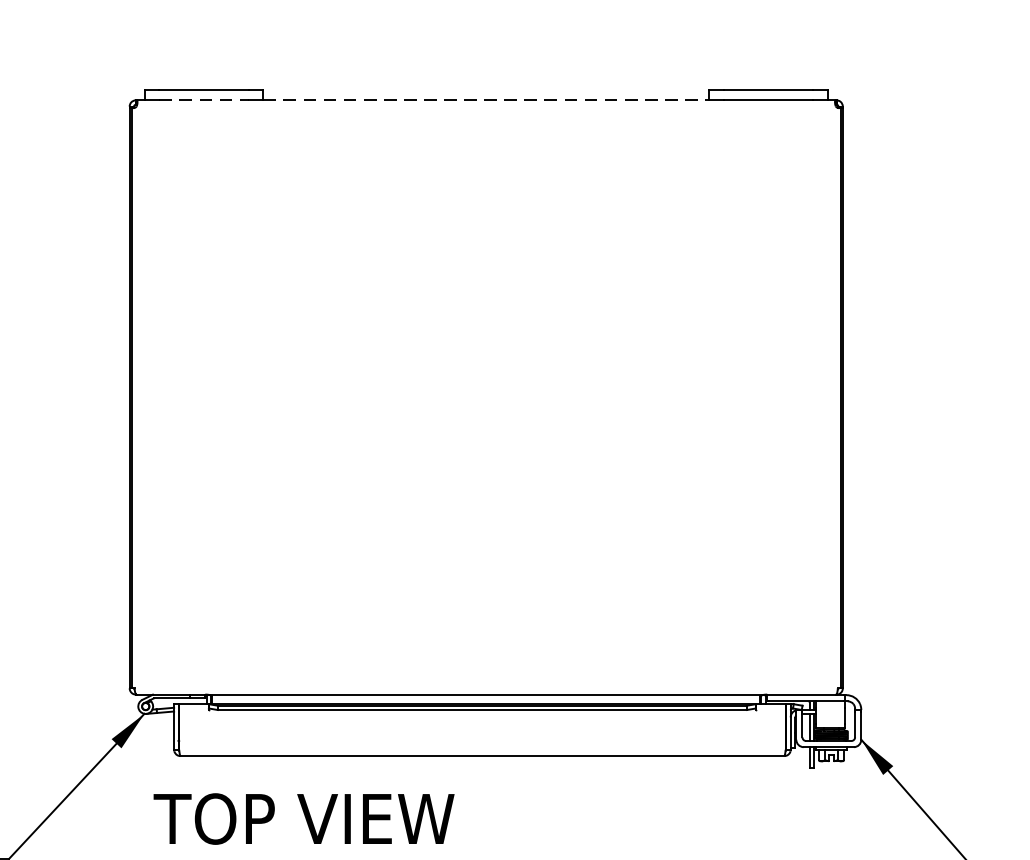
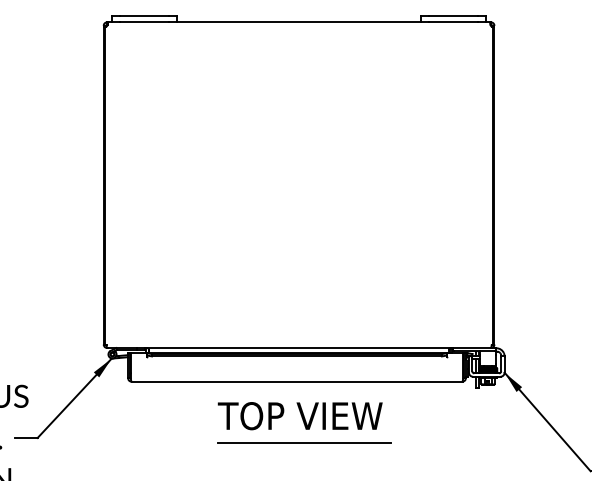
line: (204, 100) -> (144, 22), dashed -> solid
line: (486, 100) -> (299, 22), dashed -> solid
text: (302, 819) -> (299, 416), moved

